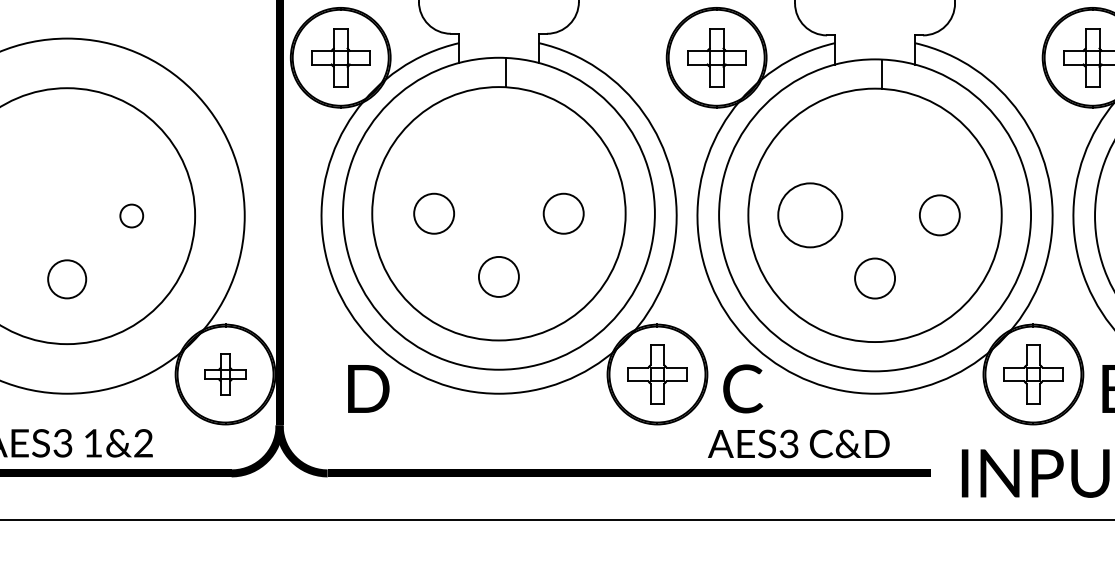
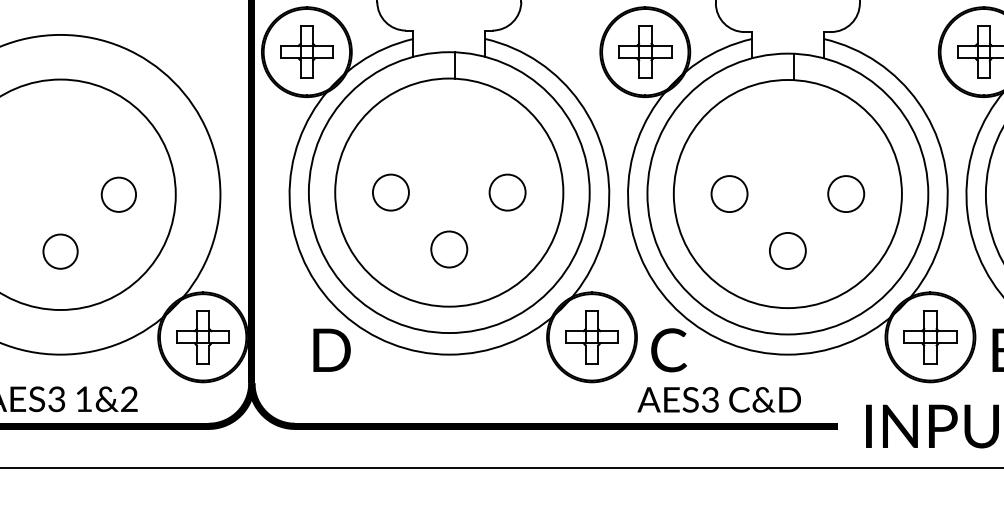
circle: (131, 215) -> (118, 194), size x1.67
circle: (810, 215) -> (729, 194), size x0.62
part: (224, 374) -> (202, 337), size x1.43

